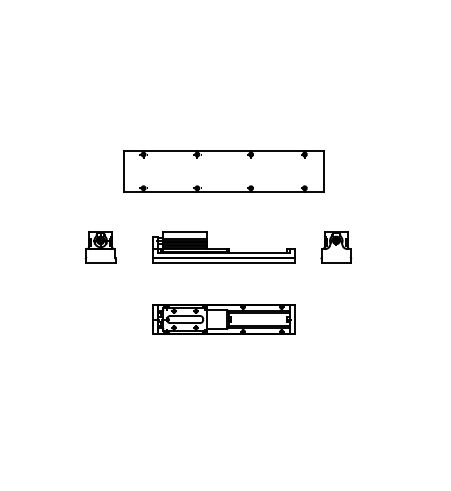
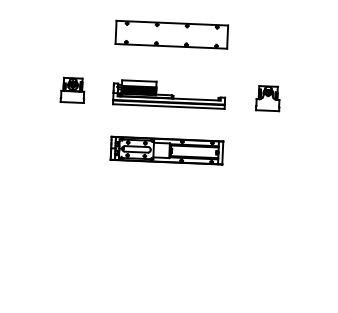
part: (223, 171) -> (171, 34), size x0.71
part: (336, 247) -> (268, 98), moved

